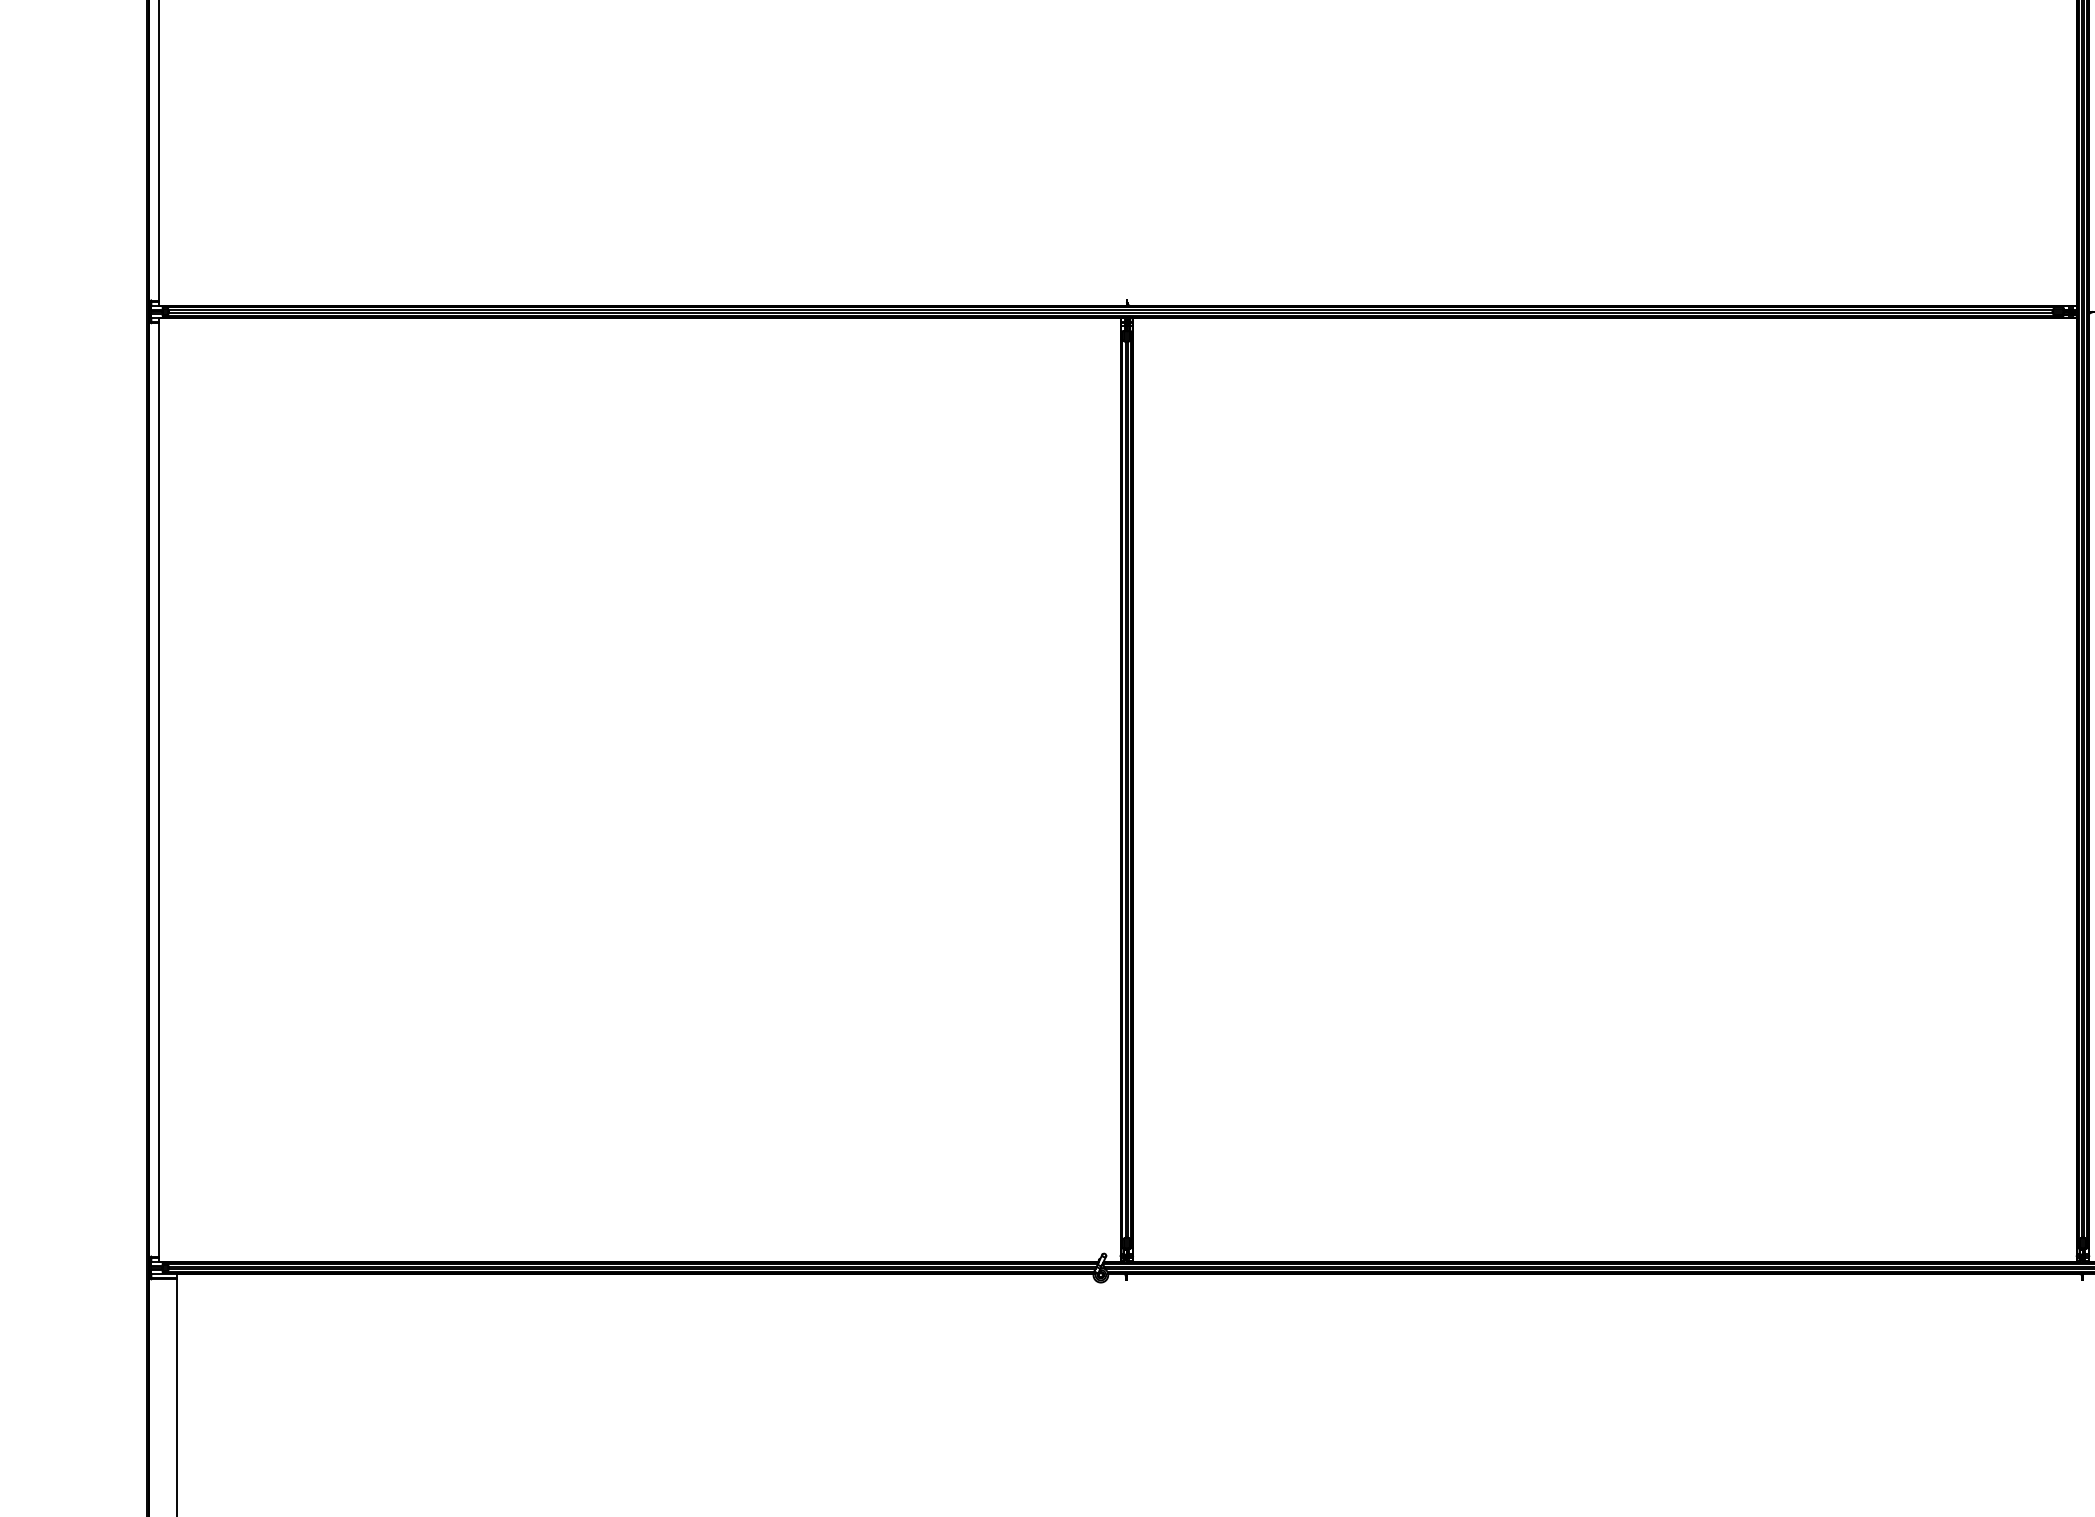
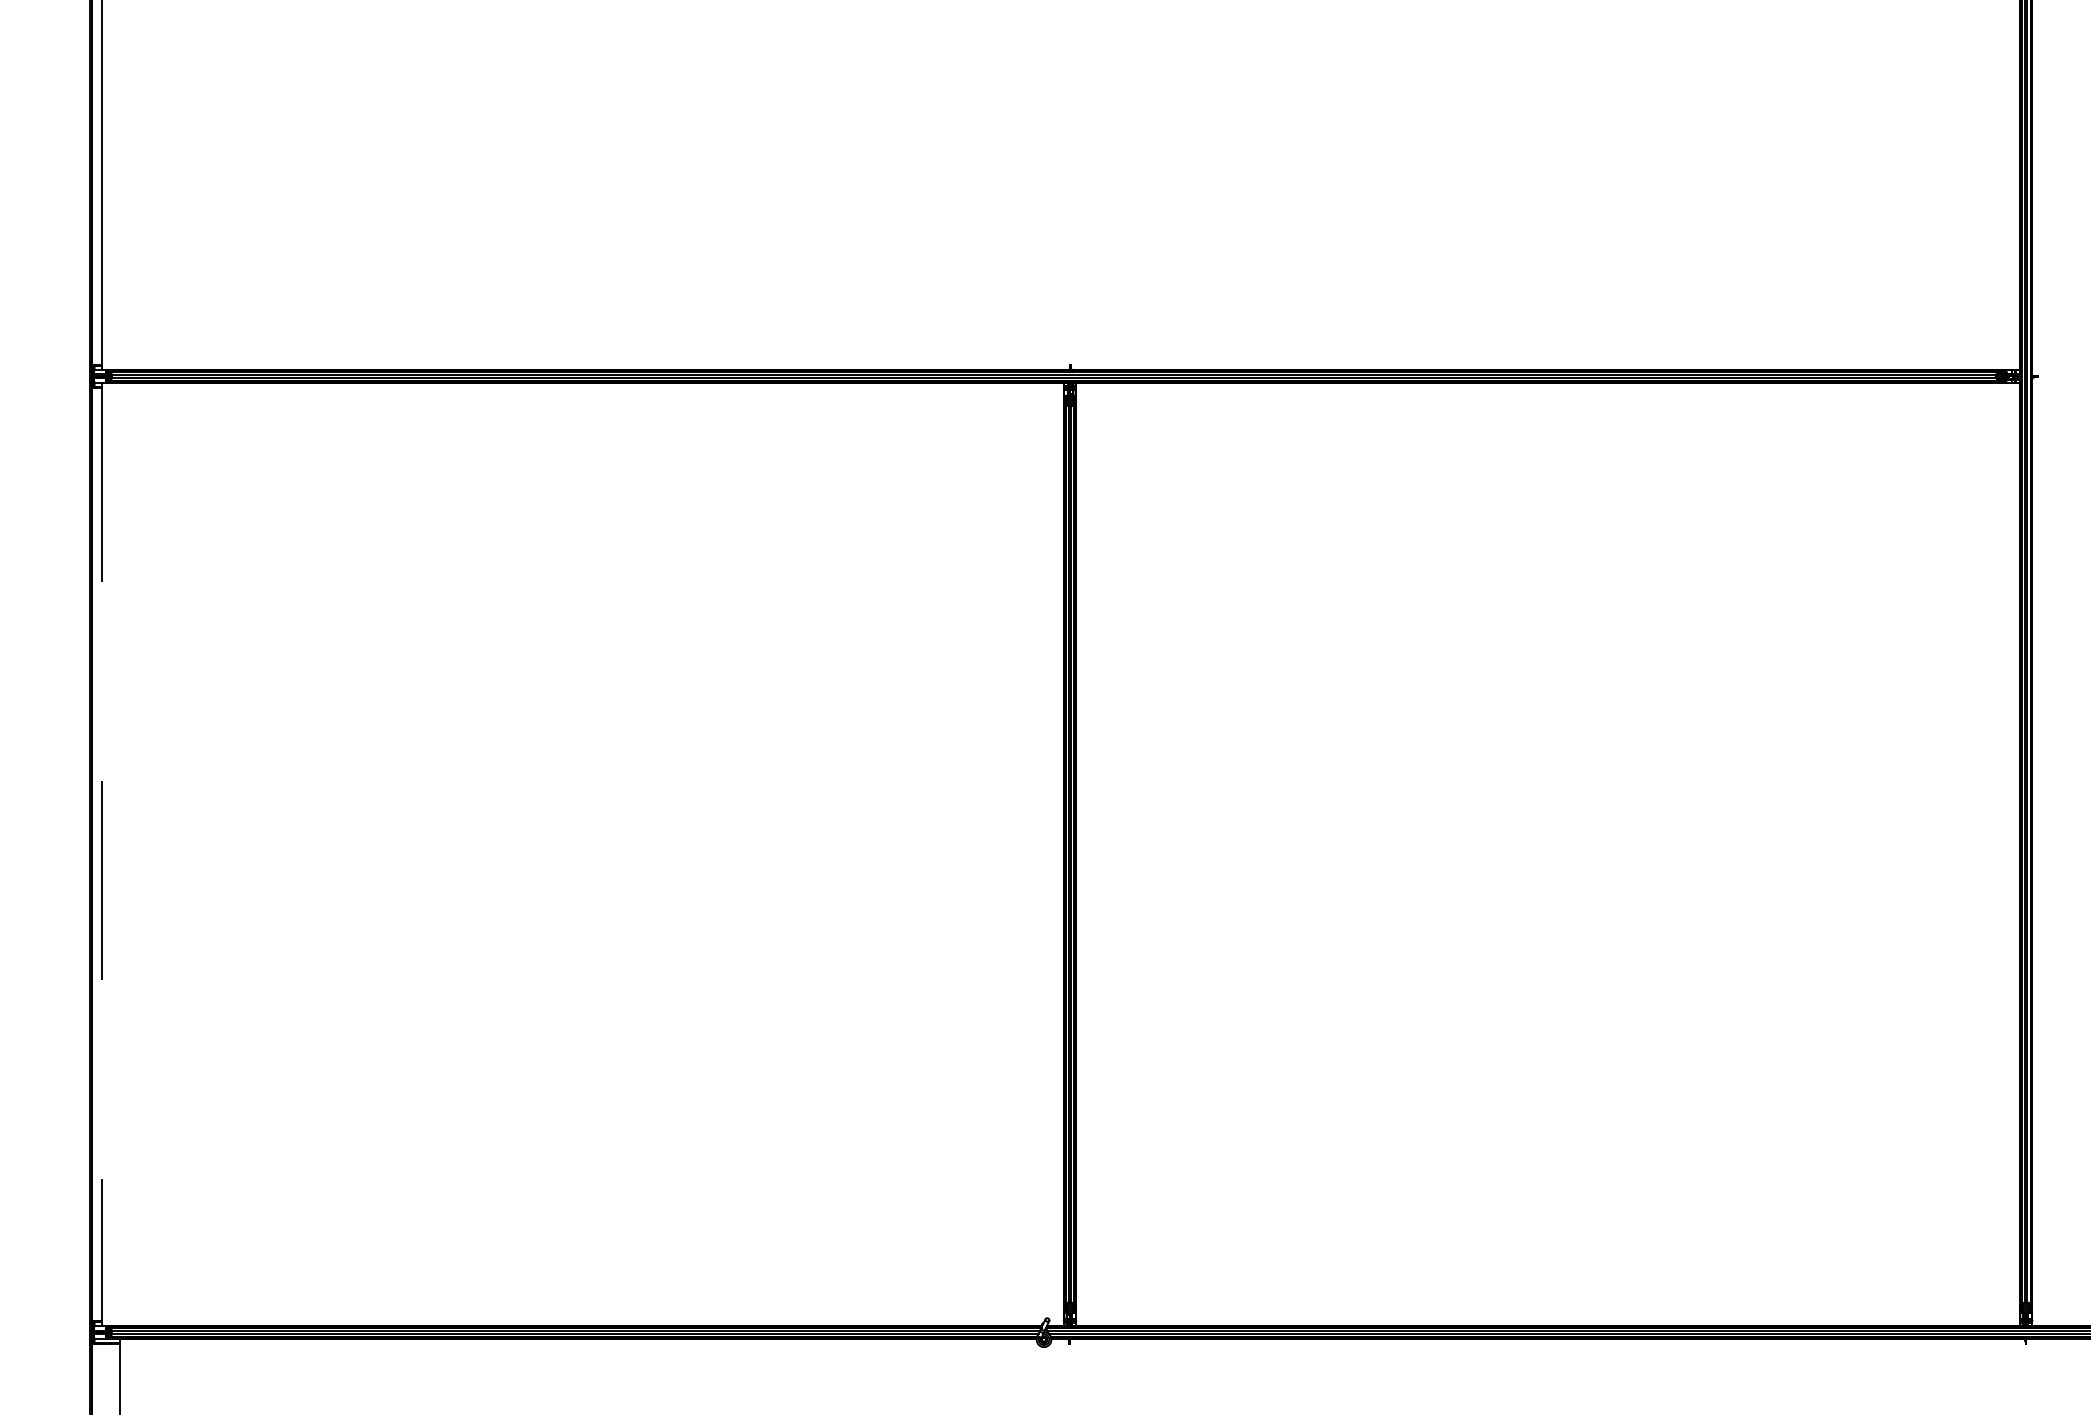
line: (158, 789) -> (101, 854), solid -> dashed

